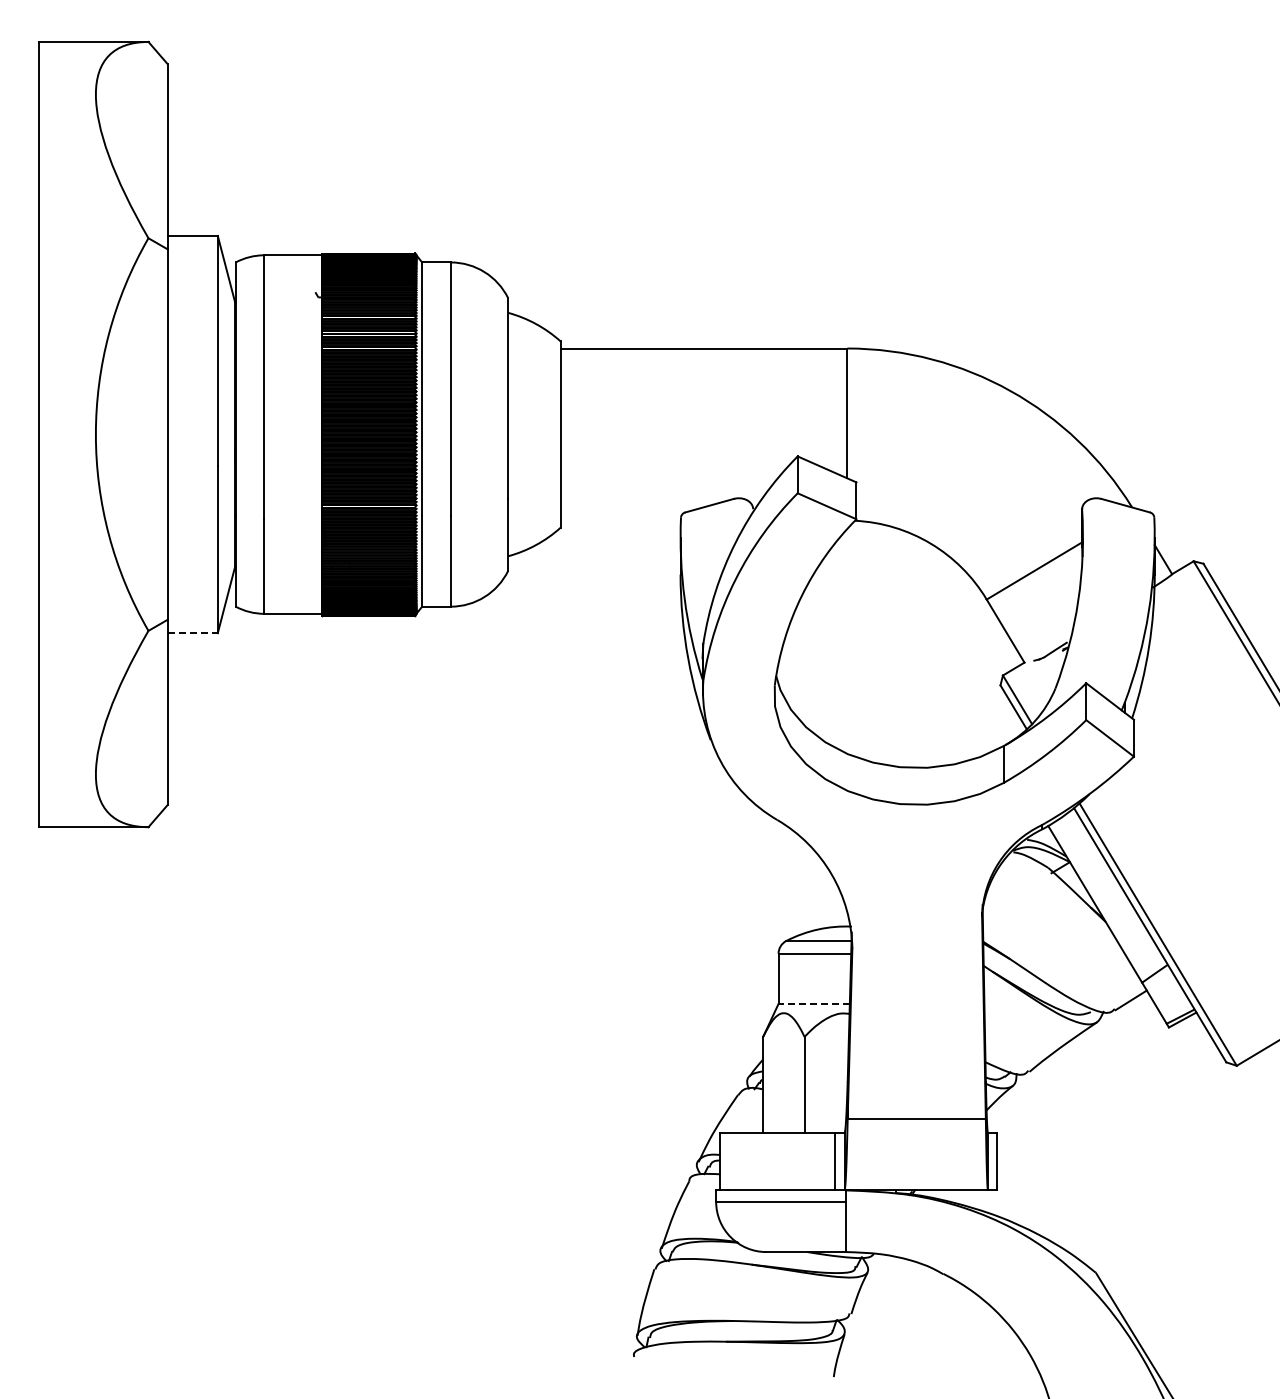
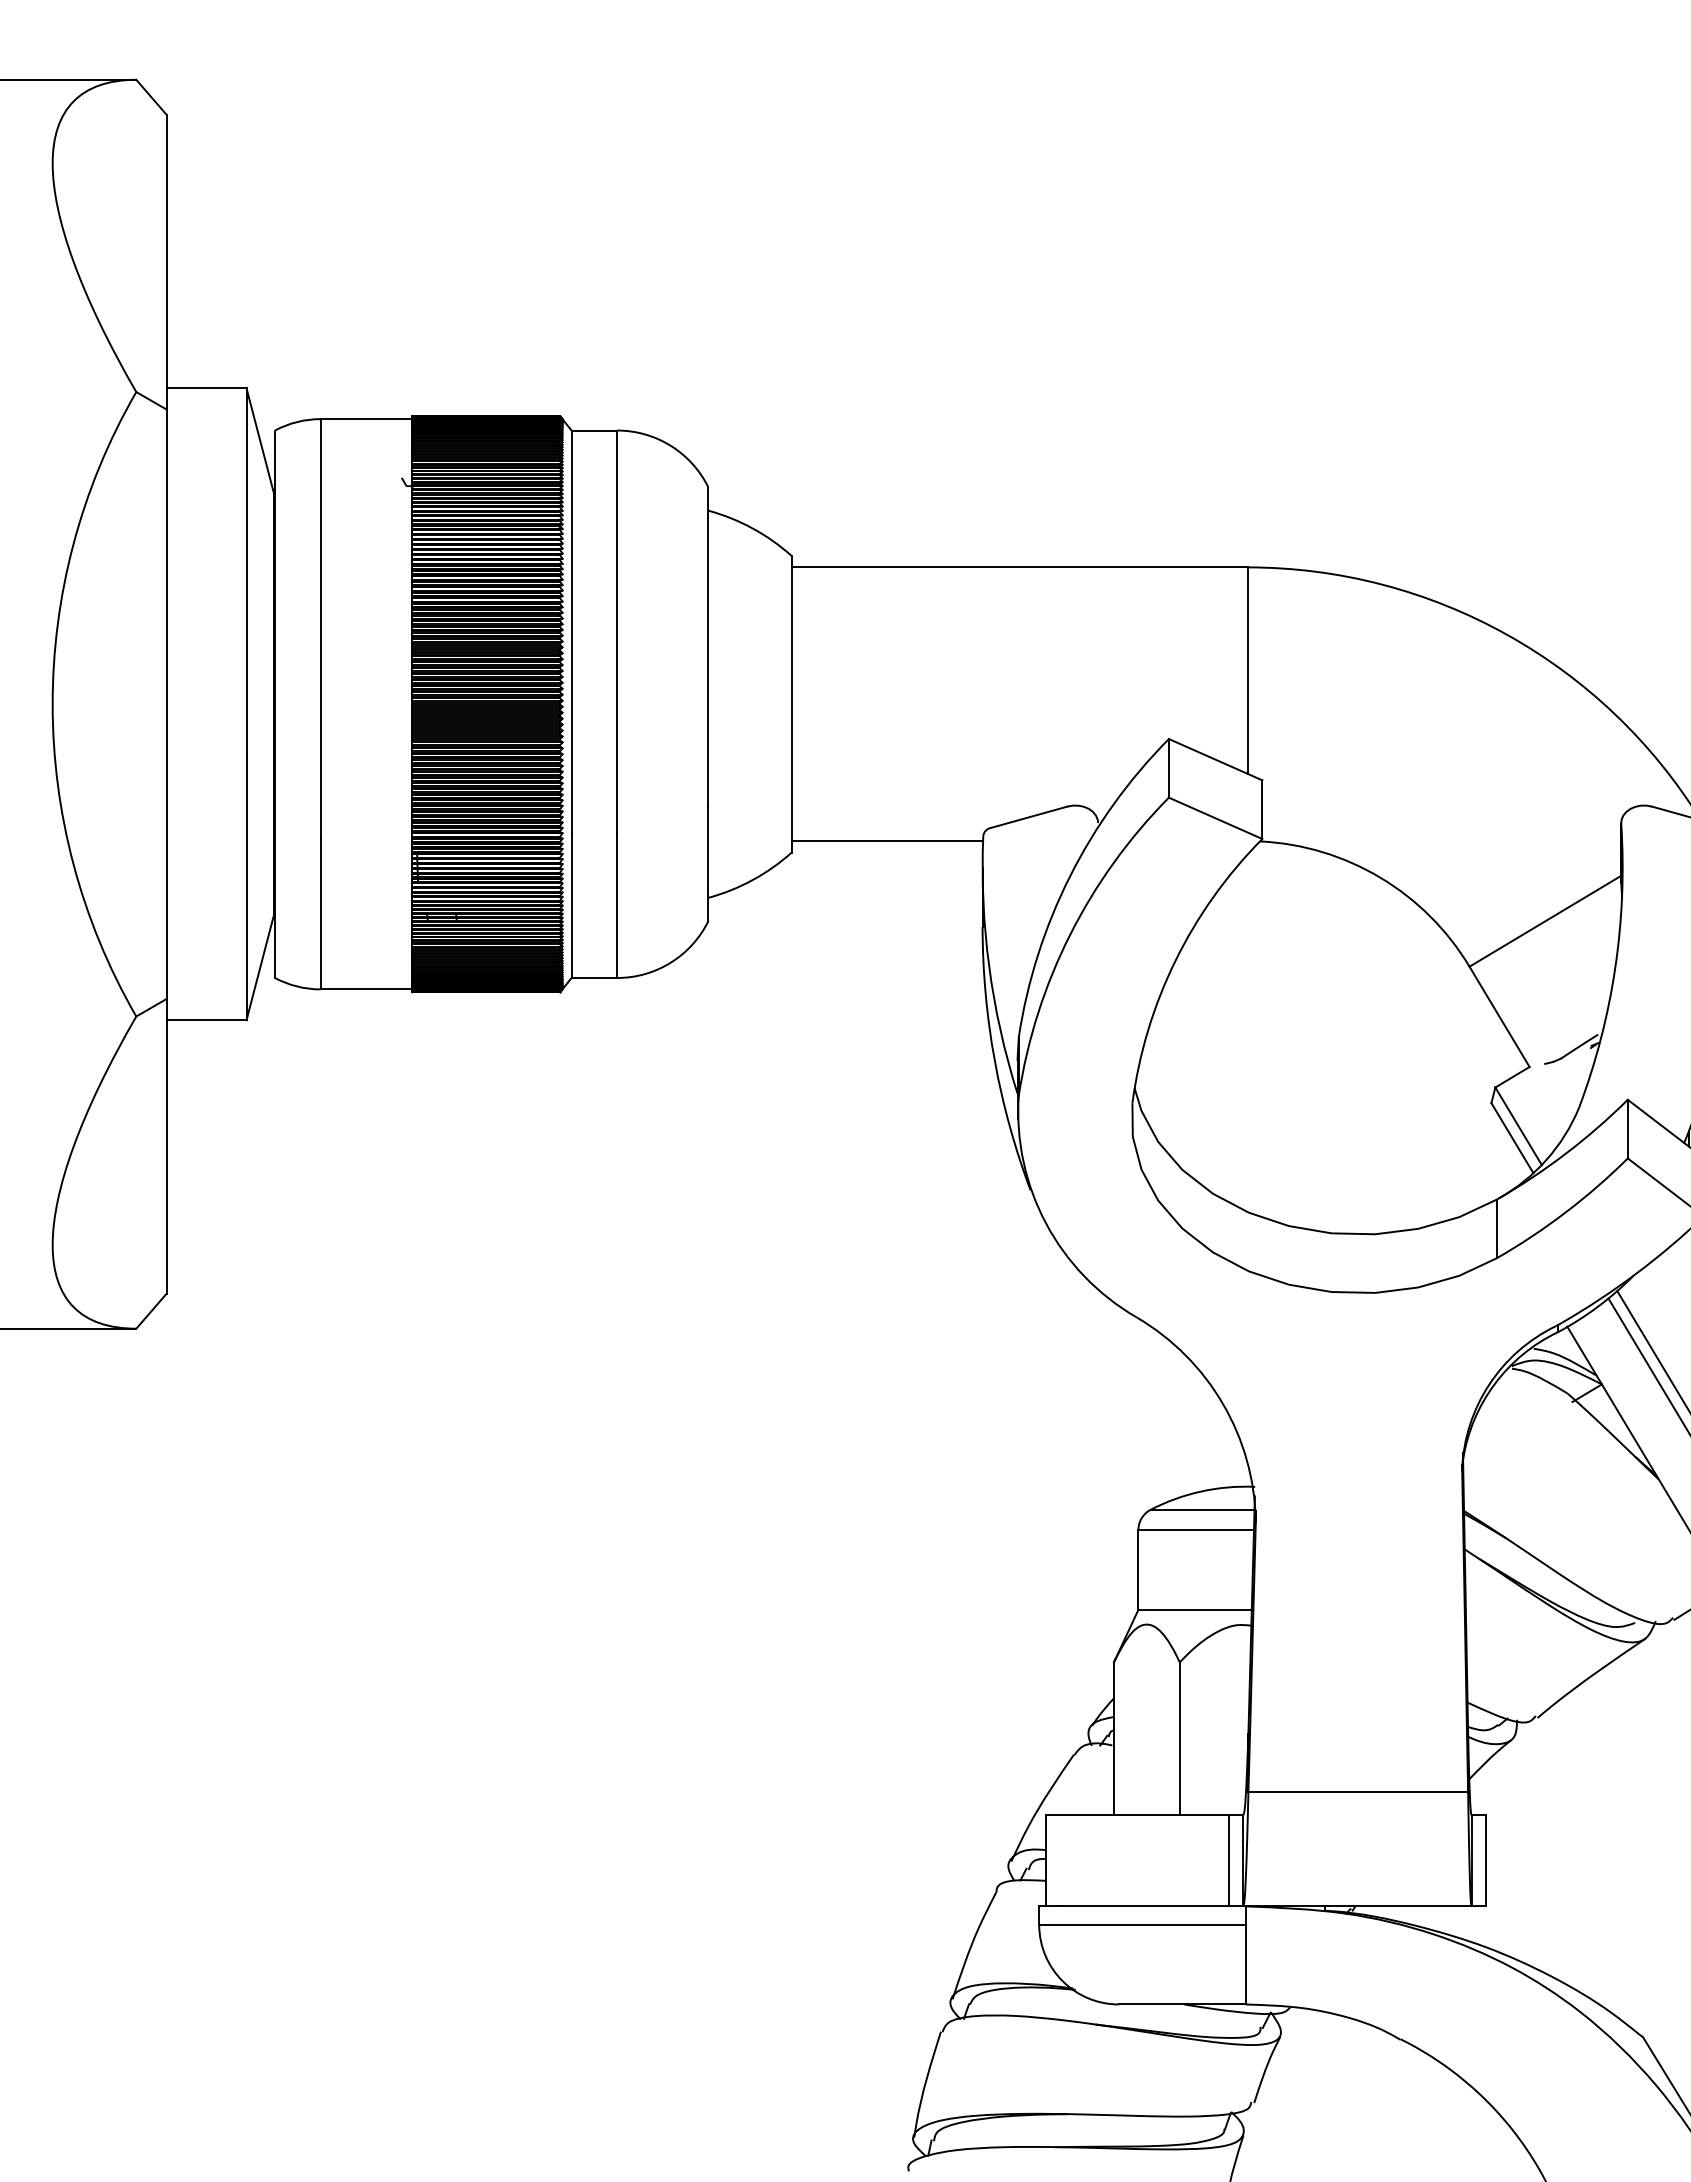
line: (620, 520) -> (887, 840), added
line: (193, 633) -> (207, 1020), dashed -> solid
line: (814, 1003) -> (1195, 1609), dashed -> solid

